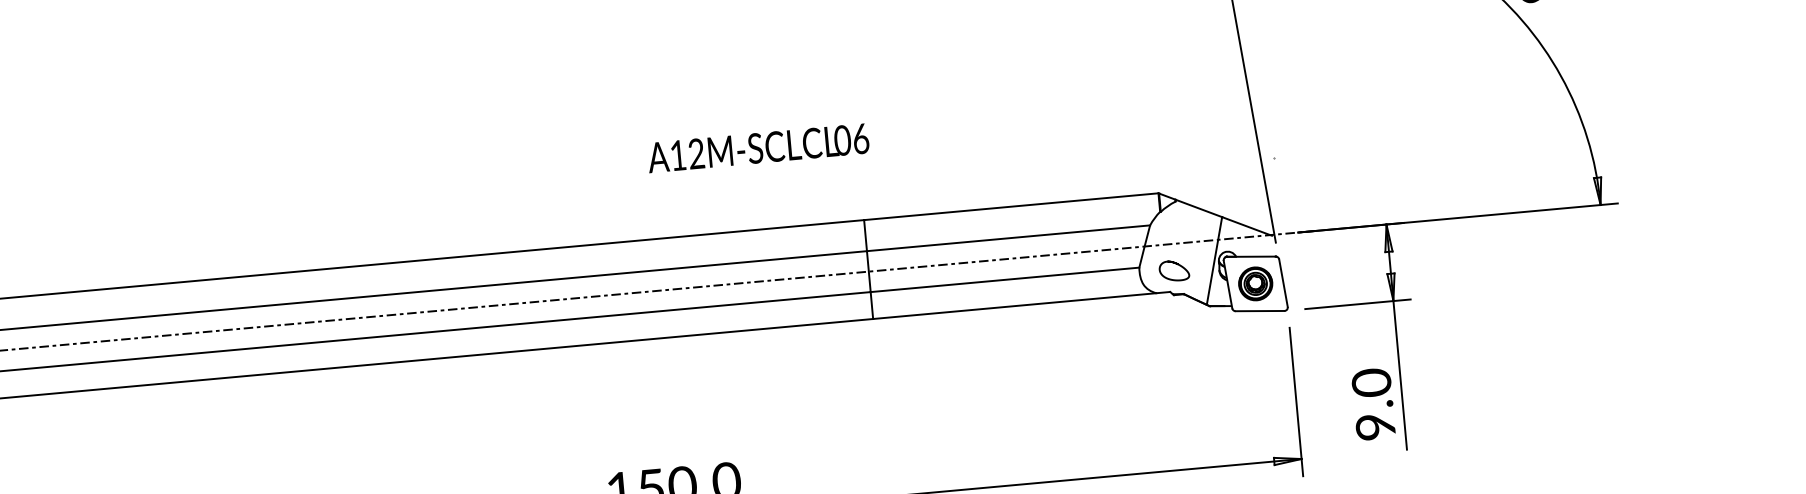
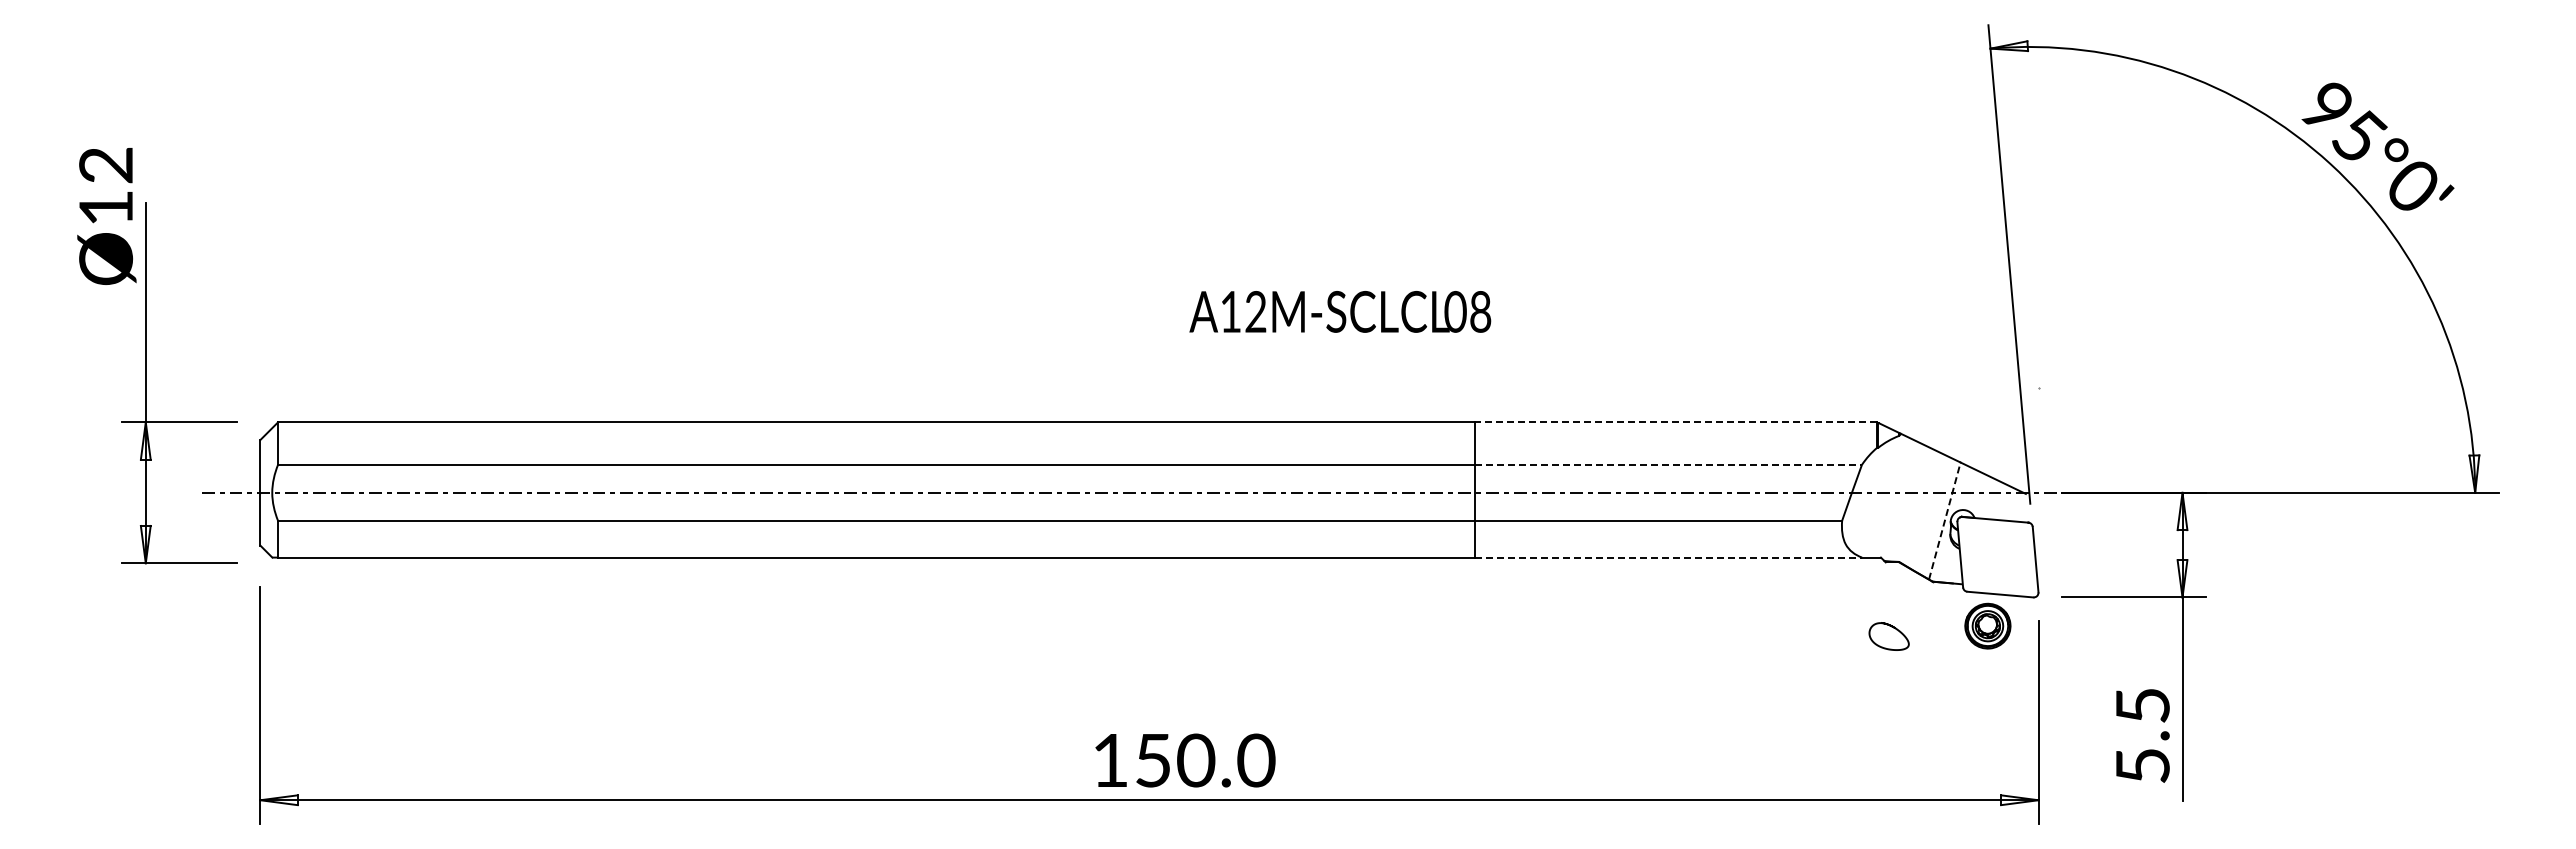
text: (860, 138) -> (1480, 311), 06 -> 08
line: (1010, 206) -> (1675, 422), solid -> dashed
line: (1008, 238) -> (1668, 464), solid -> dashed
line: (1214, 261) -> (1944, 521), solid -> dashed
part: (1173, 270) -> (1888, 636), moved
part: (1255, 283) -> (1987, 625), moved
line: (1014, 306) -> (1668, 557), solid -> dashed
text: (1373, 403) -> (2142, 734), 9.0 -> 5.5

